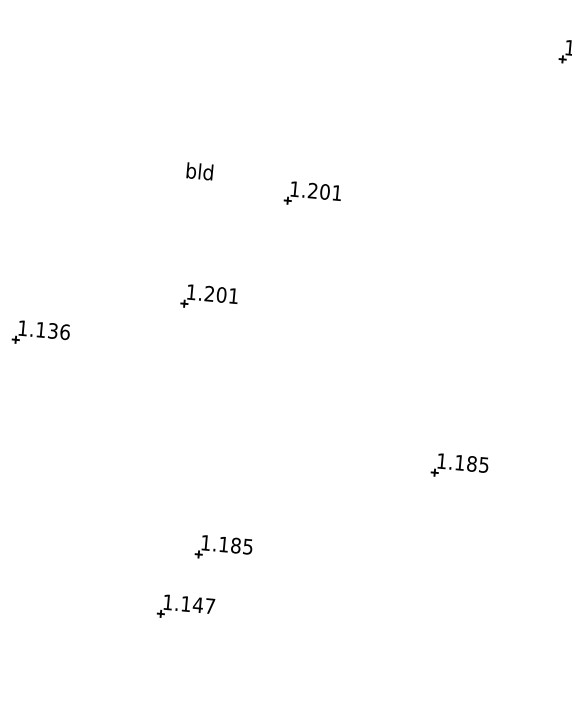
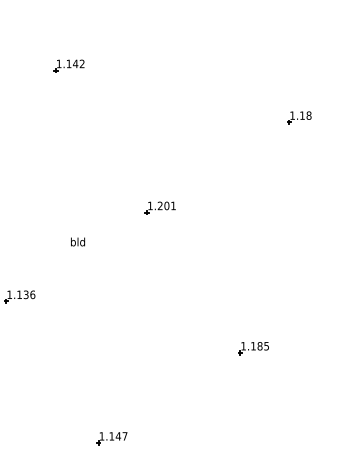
text: (199, 170) -> (77, 241), moved
part: (207, 296) -> (108, 268), removed
part: (223, 548) -> (129, 404), removed

